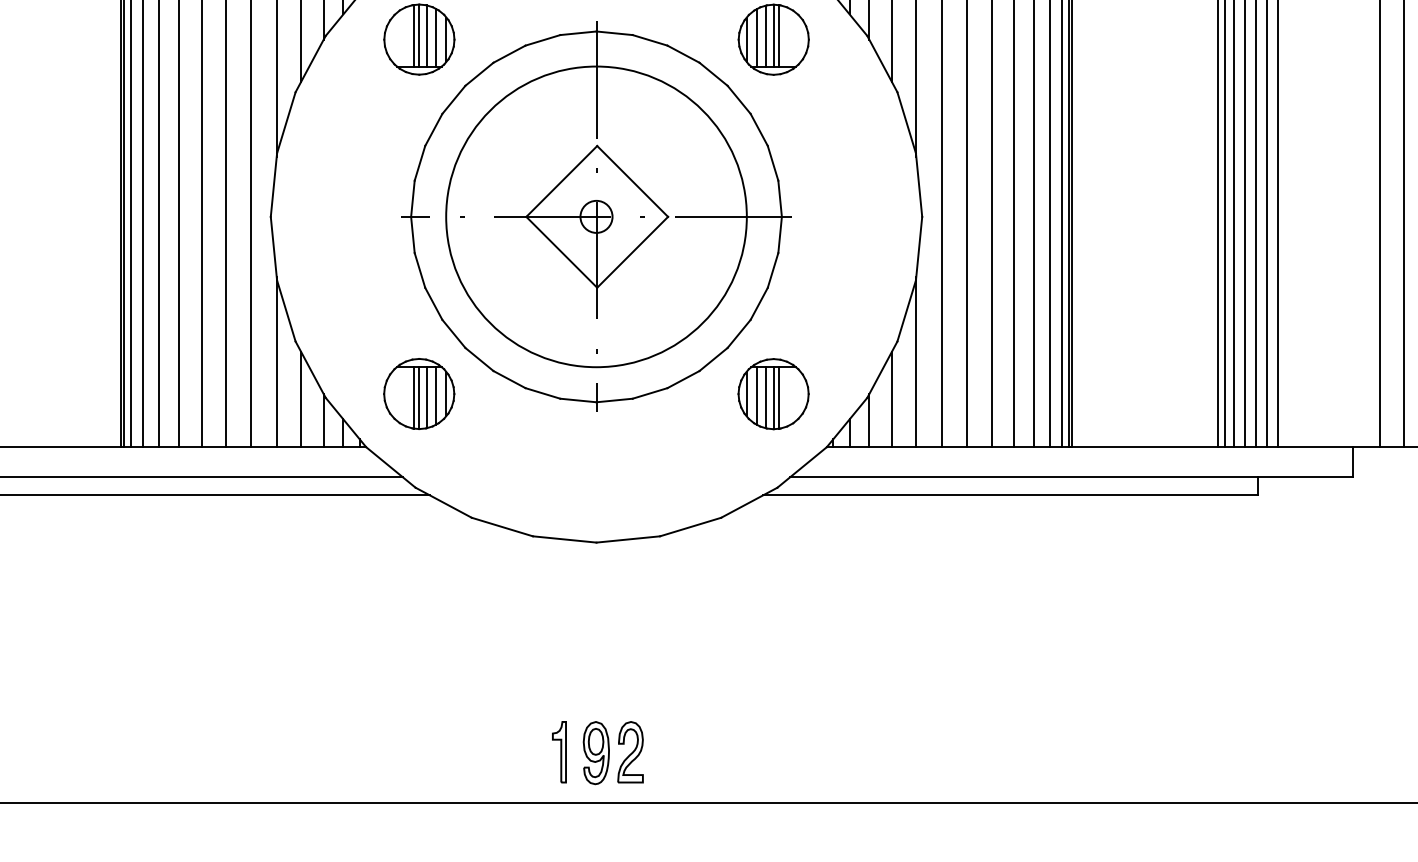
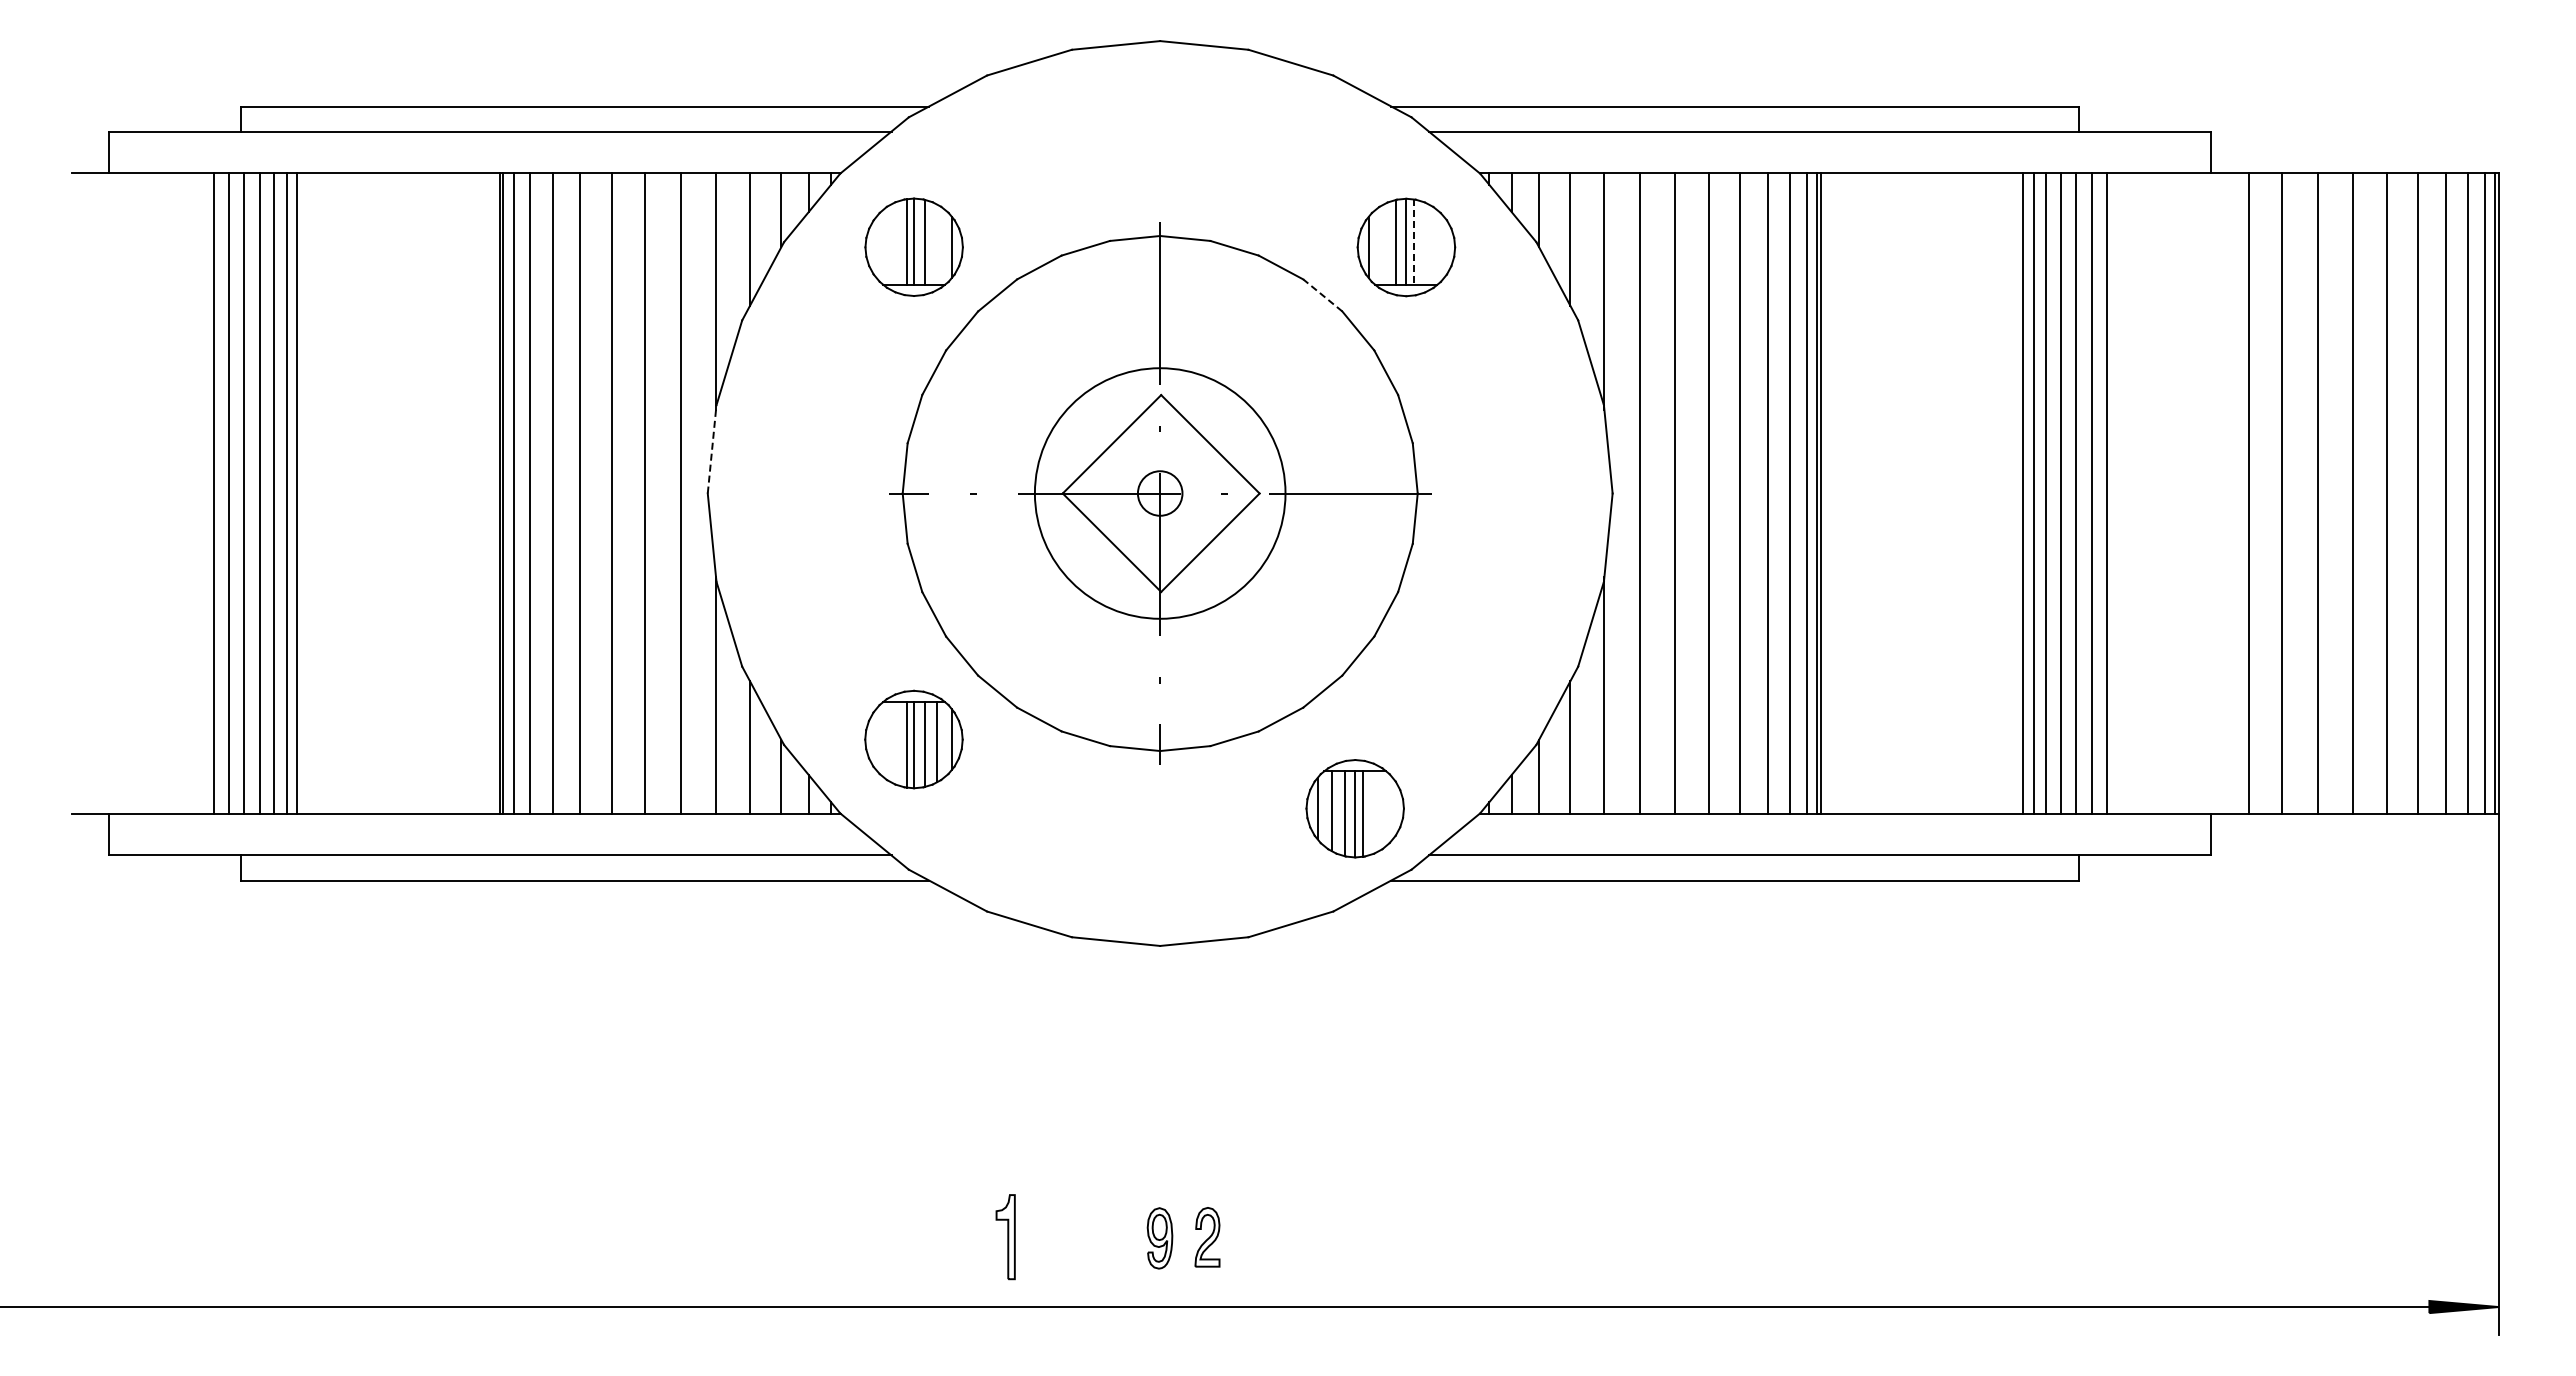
line: (778, 36) -> (1413, 242), solid -> dashed
line: (436, 37) -> (937, 244), removed
line: (757, 37) -> (1383, 244), removed
line: (713, 74) -> (1322, 295), solid -> dashed
line: (274, 184) -> (712, 448), solid -> dashed
circle: (596, 216) -> (1160, 493), size x0.6
part: (773, 393) -> (1354, 808), moved
part: (559, 752) -> (1005, 1237), moved
part: (630, 752) -> (1207, 1237), size x0.7
part: (596, 753) -> (1159, 1238), size x0.7

